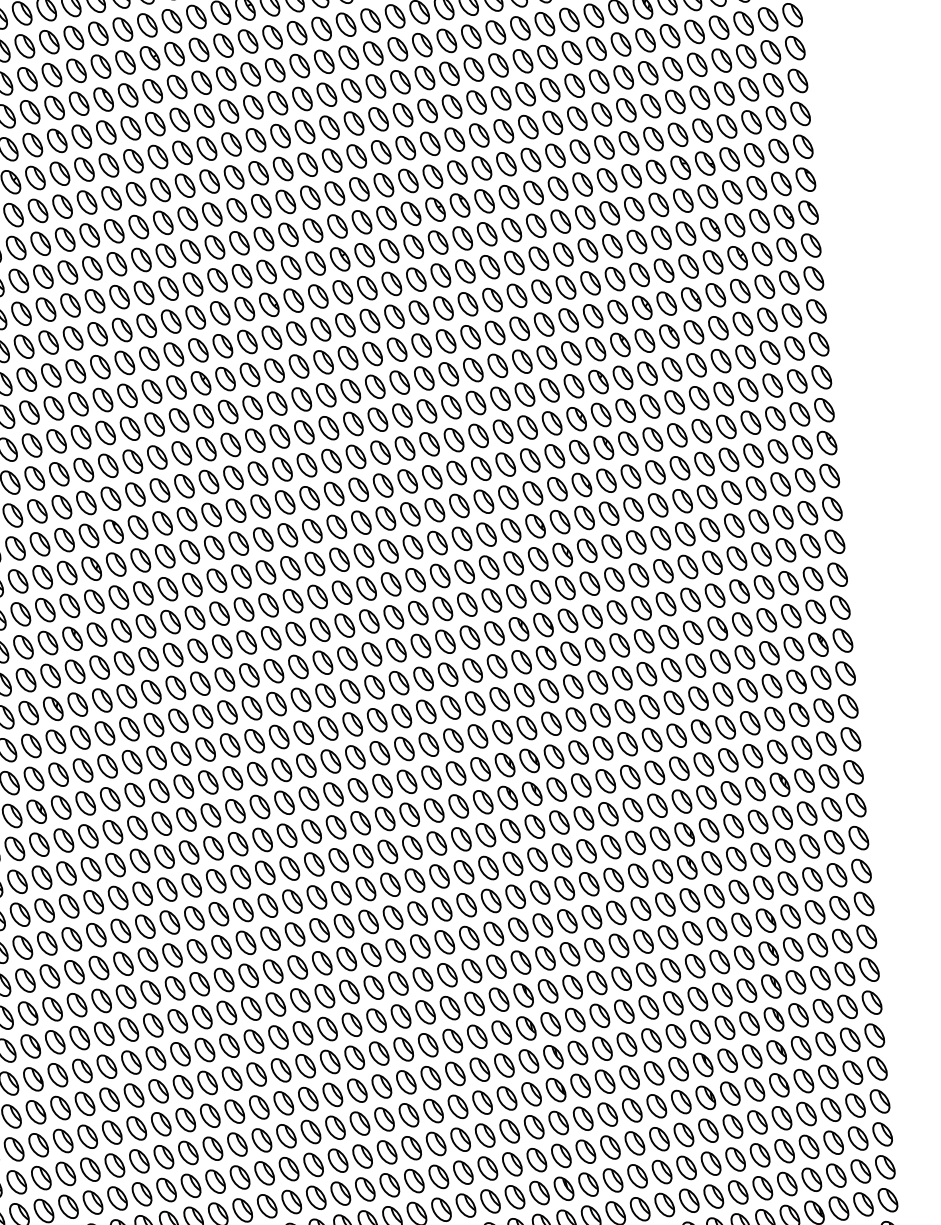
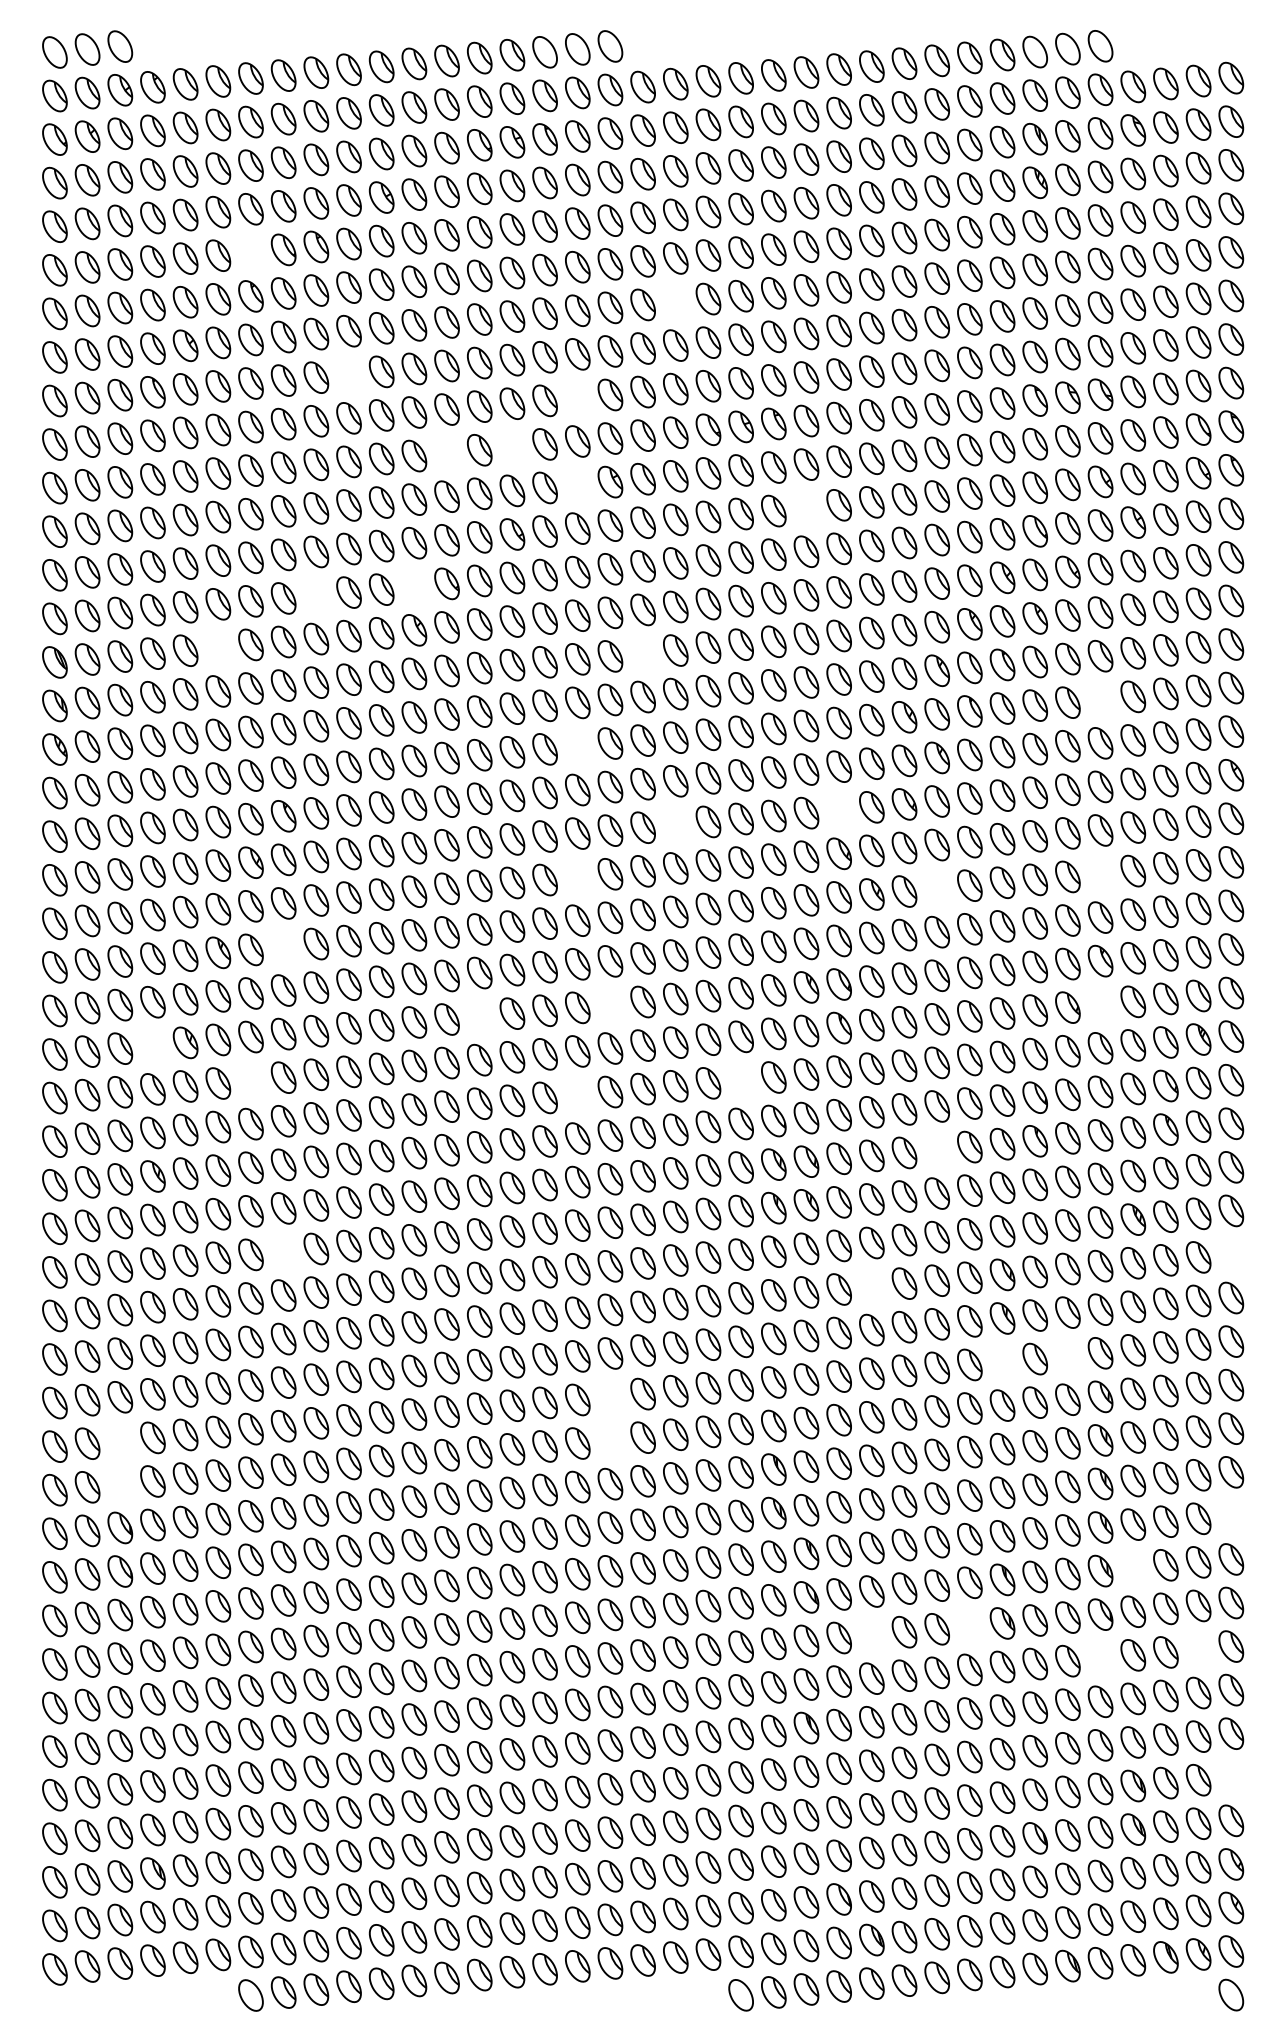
part: (54, 107) -> (250, 252), removed
part: (378, 118) -> (675, 301), removed
part: (135, 193) -> (348, 374), removed
part: (310, 197) -> (577, 397), removed
part: (264, 239) -> (512, 447), removed
part: (214, 246) -> (446, 452), removed
part: (315, 263) -> (577, 484), removed
part: (489, 266) -> (806, 507), removed
part: (198, 350) -> (414, 586), removed
part: (124, 362) -> (316, 595), removed
part: (374, 386) -> (642, 653), removed
part: (723, 393) -> (1100, 699), removed
part: (54, 408) -> (218, 647), removed
part: (331, 461) -> (577, 746), removed
part: (532, 493) -> (838, 810), removed
part: (410, 514) -> (675, 824), removed
part: (734, 525) -> (1100, 873), removed
part: (611, 546) -> (936, 888), removed
part: (339, 559) -> (577, 876), removed
part: (742, 624) -> (1100, 1004), removed
part: (121, 630) -> (283, 946), removed
part: (371, 654) -> (610, 1004), removed
part: (273, 671) -> (479, 1016), removed
part: (474, 703) -> (740, 1080), removed
part: (28, 712) -> (152, 1045), removed
part: (352, 724) -> (577, 1094), removed
part: (104, 733) -> (250, 1080), removed
part: (627, 743) -> (936, 1149), removed
part: (856, 805) -> (1231, 1254), removed
part: (586, 851) -> (871, 1286), removed
part: (139, 860) -> (283, 1251), removed
part: (738, 891) -> (1067, 1355), removed
part: (689, 899) -> (1002, 1361), removed
part: (395, 950) -> (610, 1396), removed
part: (398, 983) -> (610, 1440), removed
part: (872, 1002) -> (1231, 1515), removed
part: (28, 1013) -> (120, 1440), removed
part: (30, 1046) -> (120, 1484), removed
part: (801, 1047) -> (1133, 1567), removed
part: (681, 1102) -> (969, 1626), removed
part: (855, 1105) -> (1198, 1649), removed
part: (607, 1114) -> (871, 1634), removed
part: (781, 1118) -> (1100, 1658), removed
part: (888, 1200) -> (1231, 1777), removed

